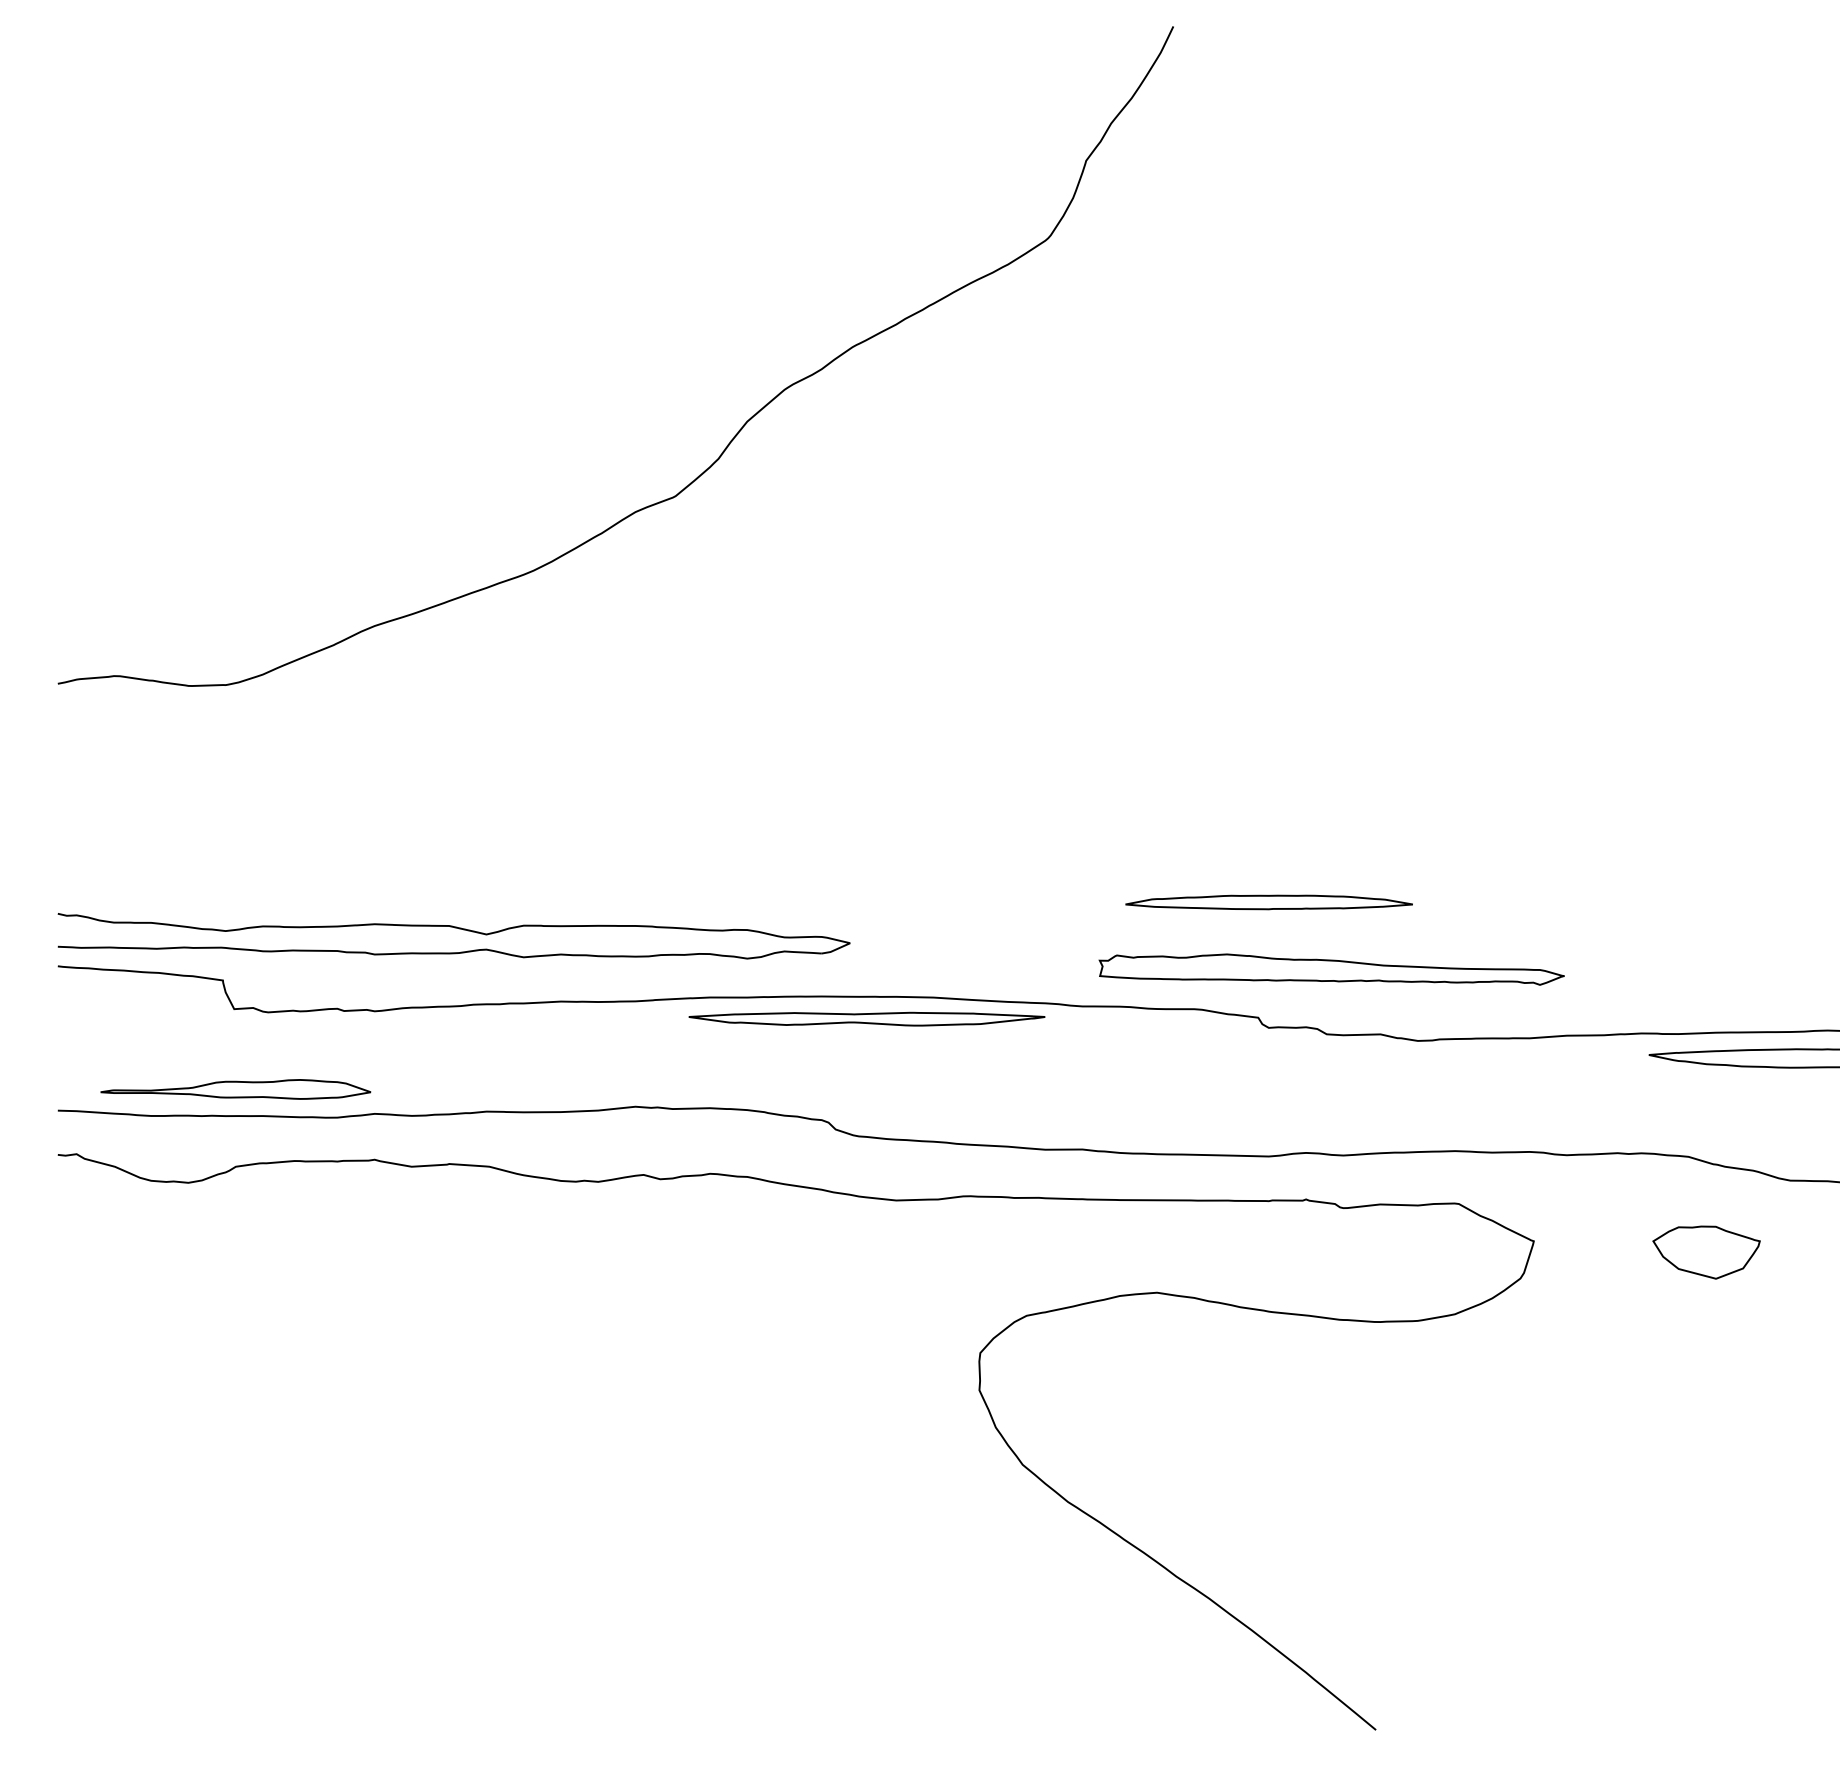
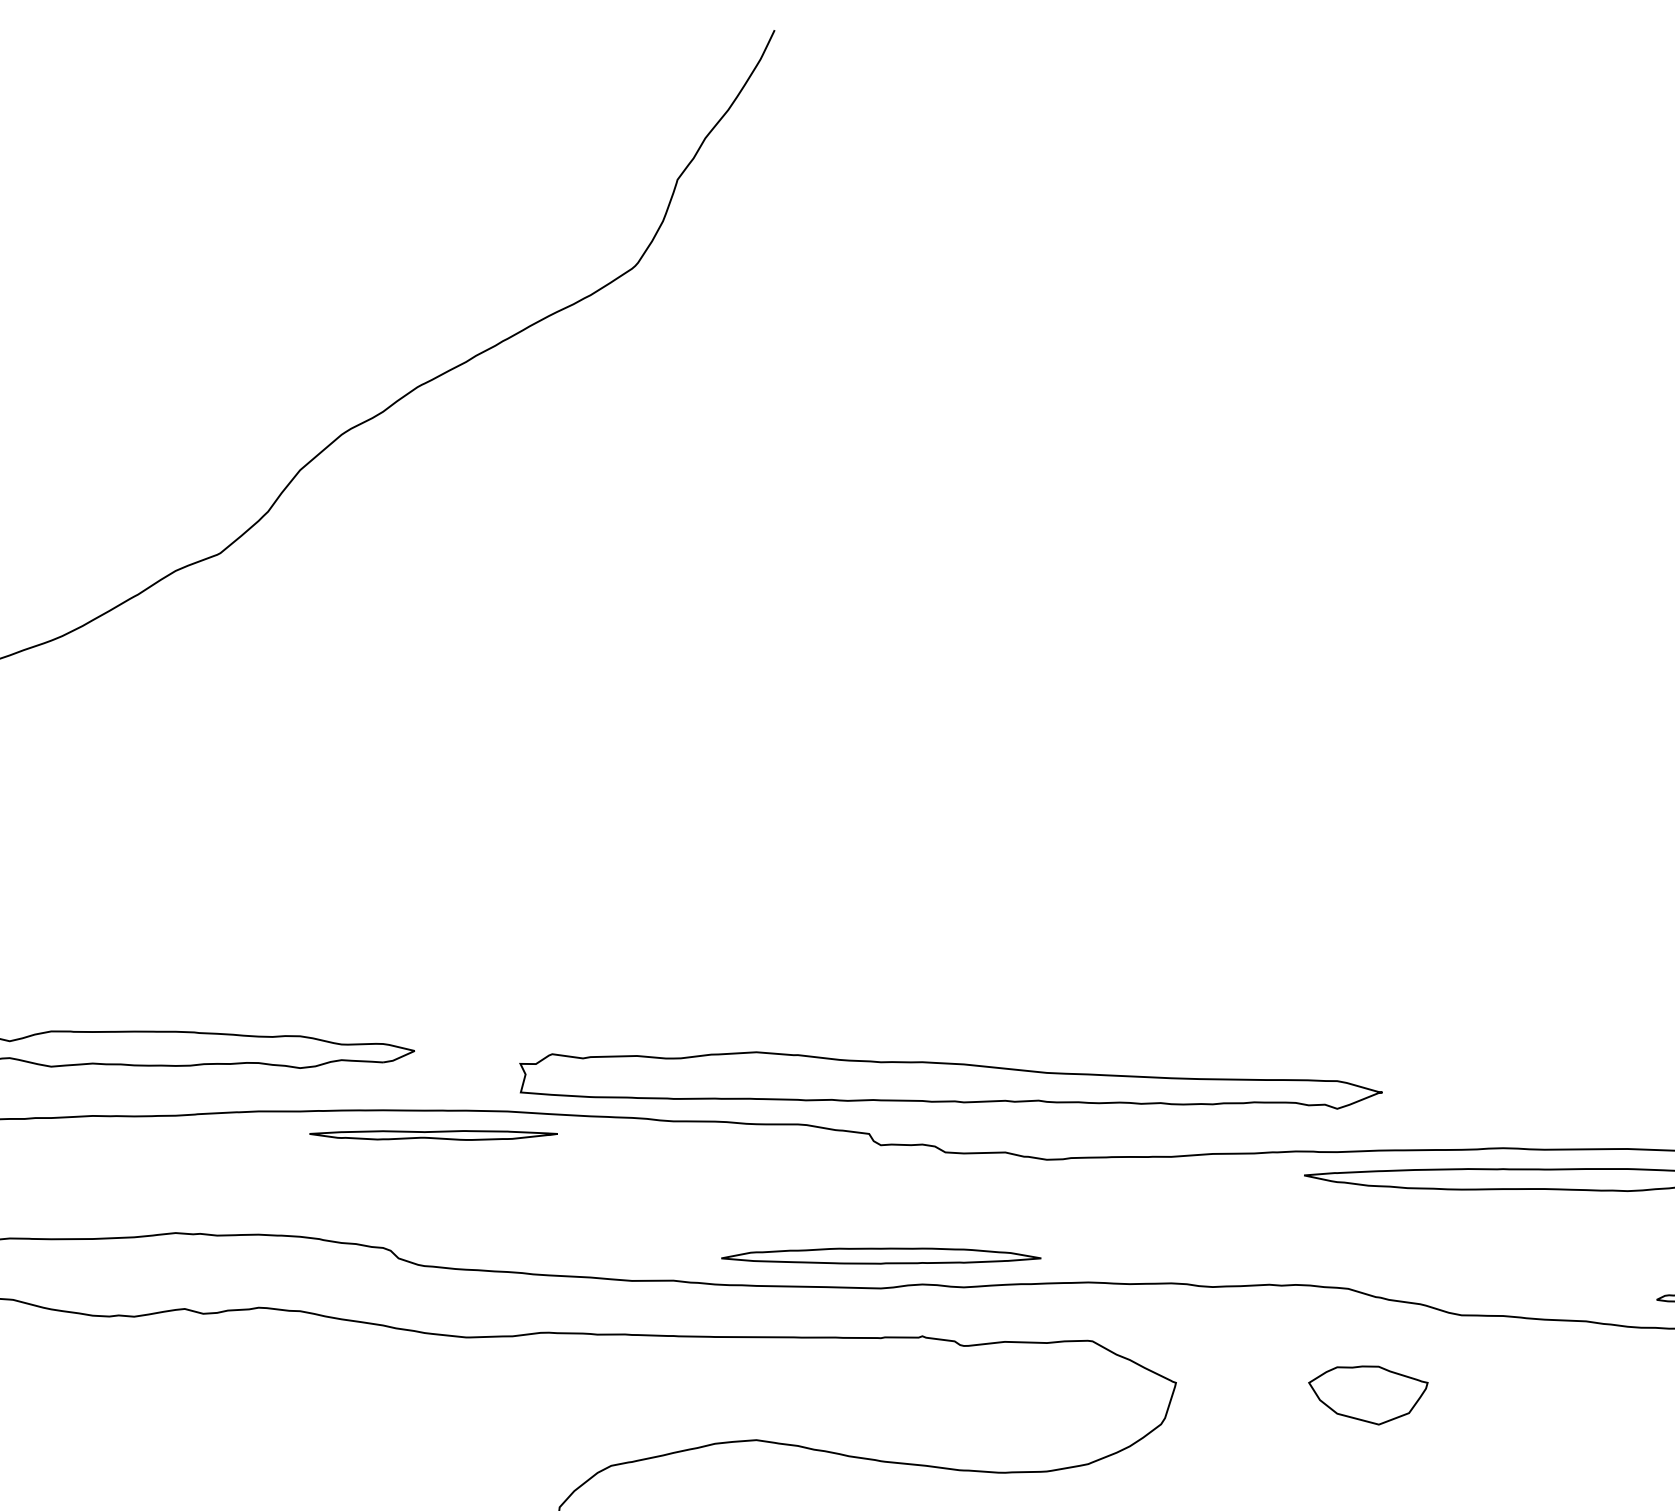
part: (1268, 902) -> (880, 1256), moved
part: (1331, 969) -> (950, 1080), size x1.67
part: (866, 1018) -> (432, 1134), size x0.62

